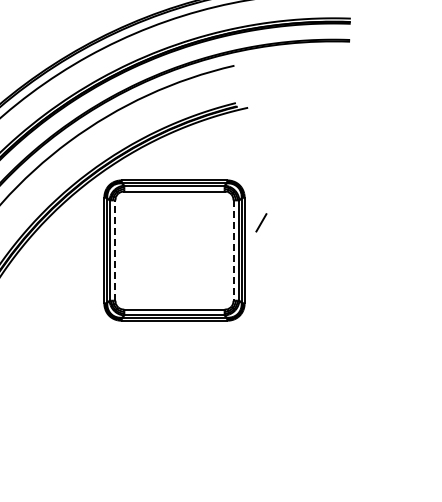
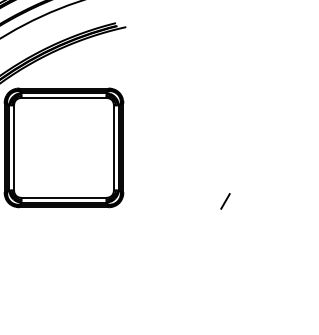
line: (261, 222) -> (225, 201), moved
line: (115, 250) -> (14, 147), dashed -> solid
line: (233, 251) -> (113, 148), dashed -> solid

